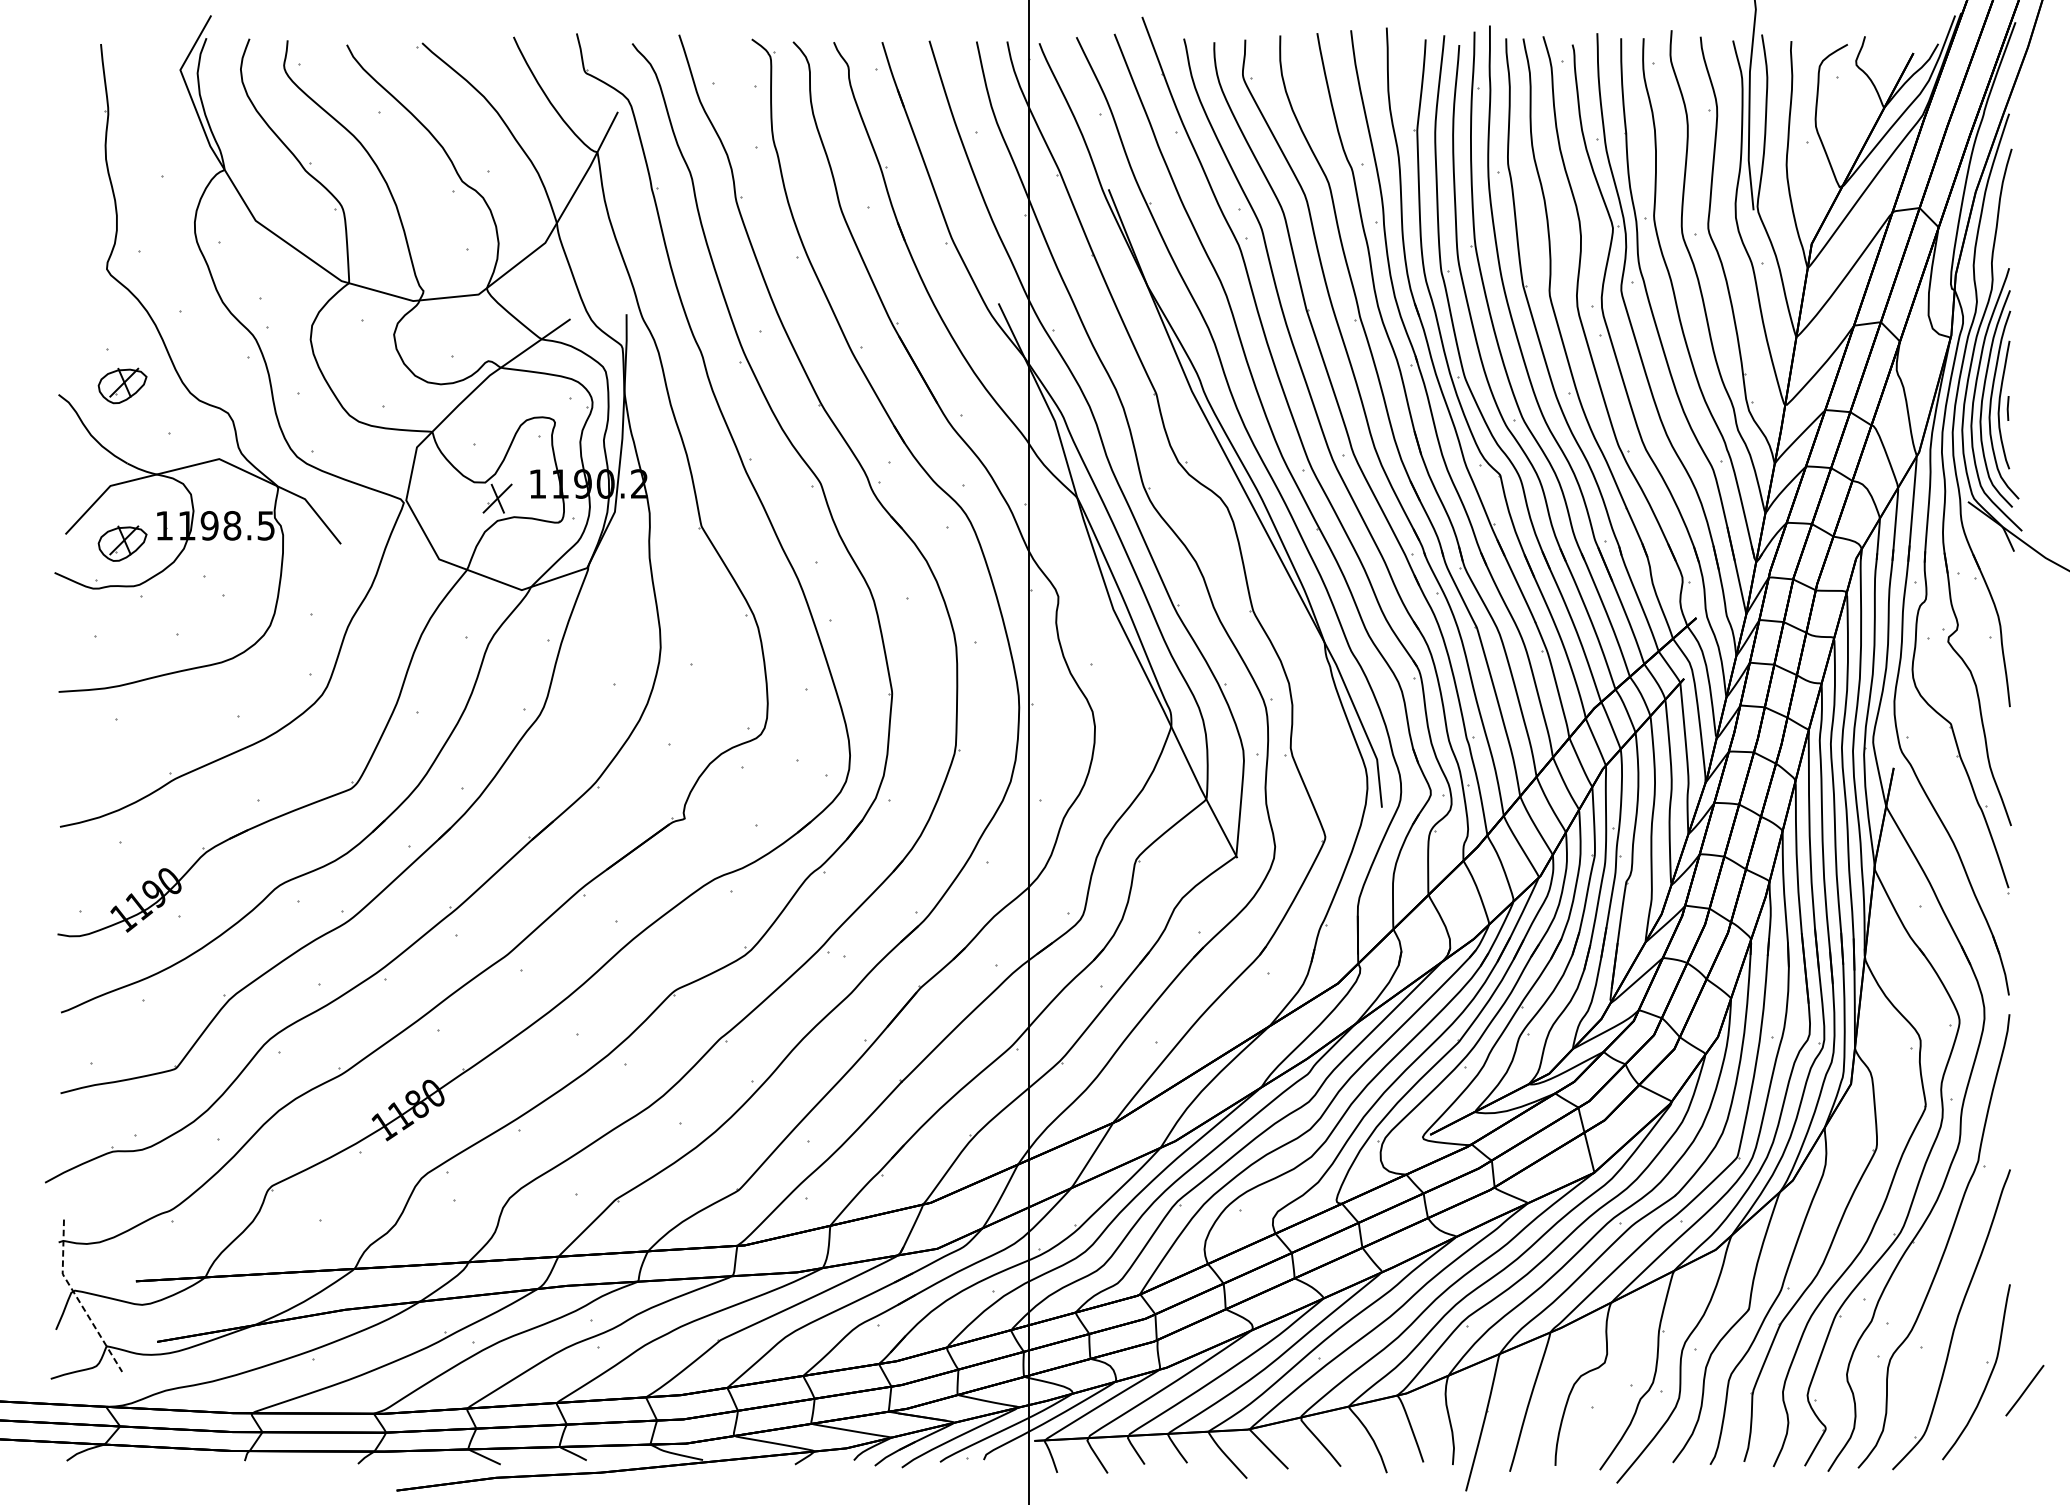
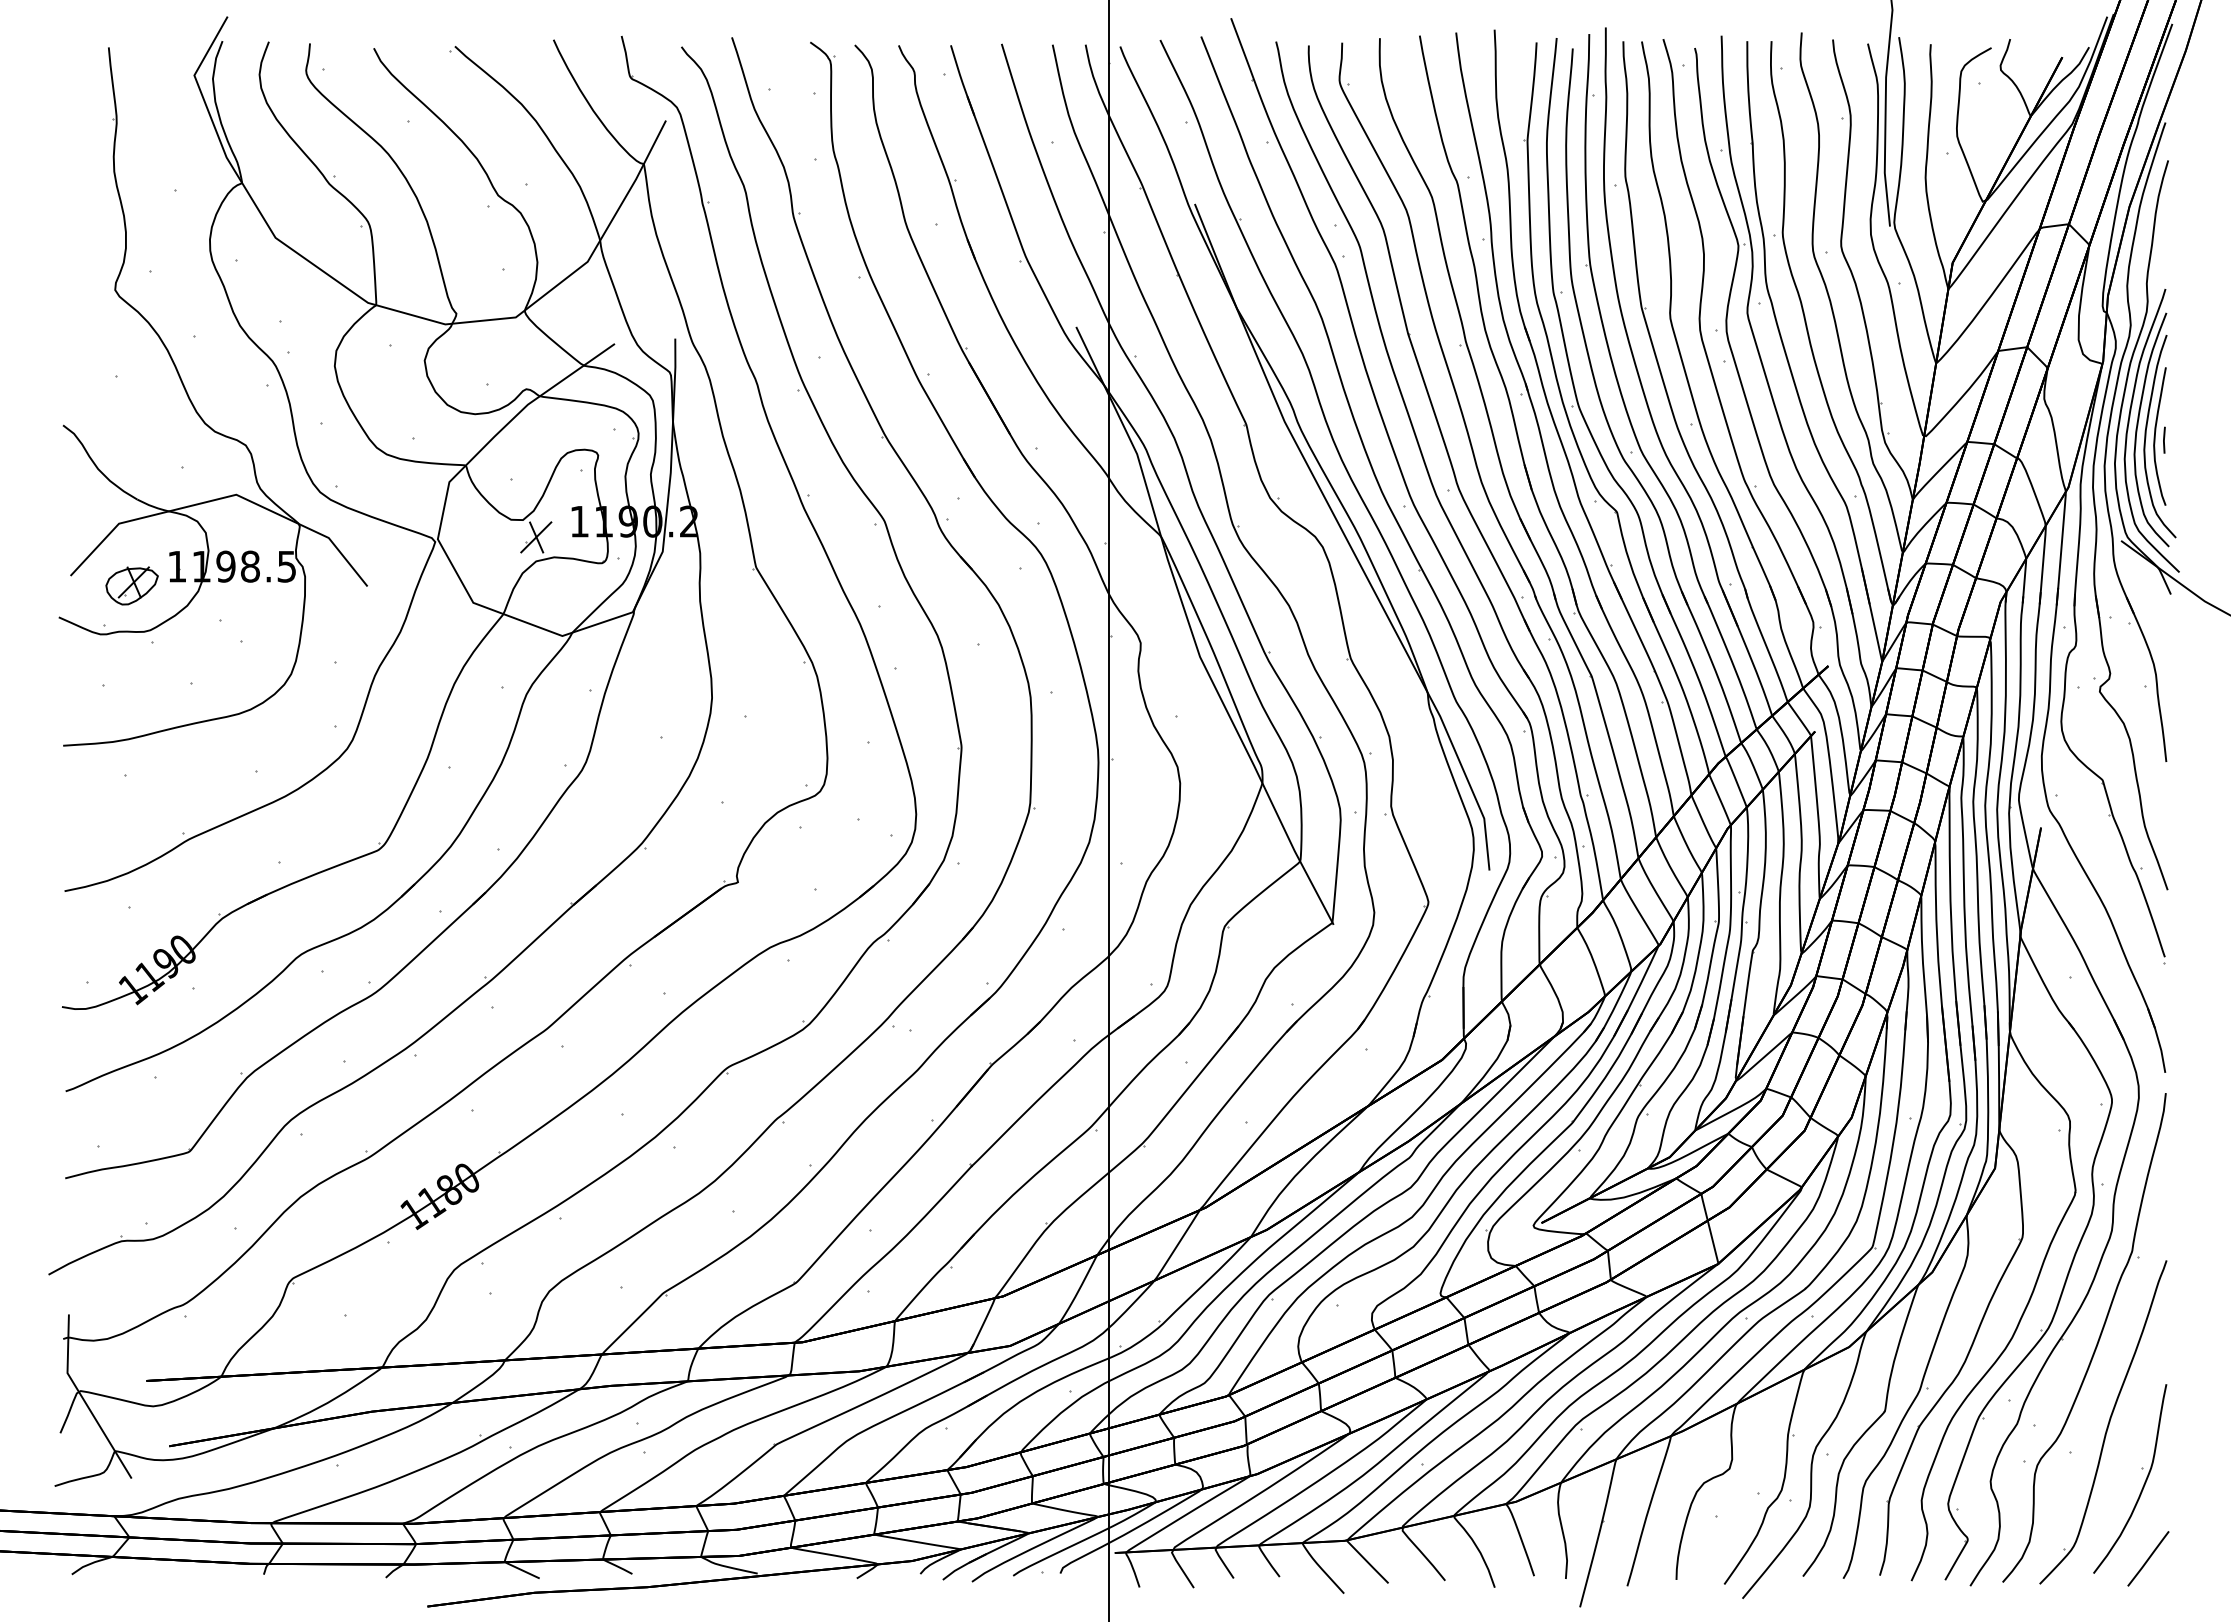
part: (122, 385) -> (131, 415), removed
line: (78, 1299) -> (84, 1400), dashed -> solid
line: (2024, 1390) -> (2148, 1558), moved

